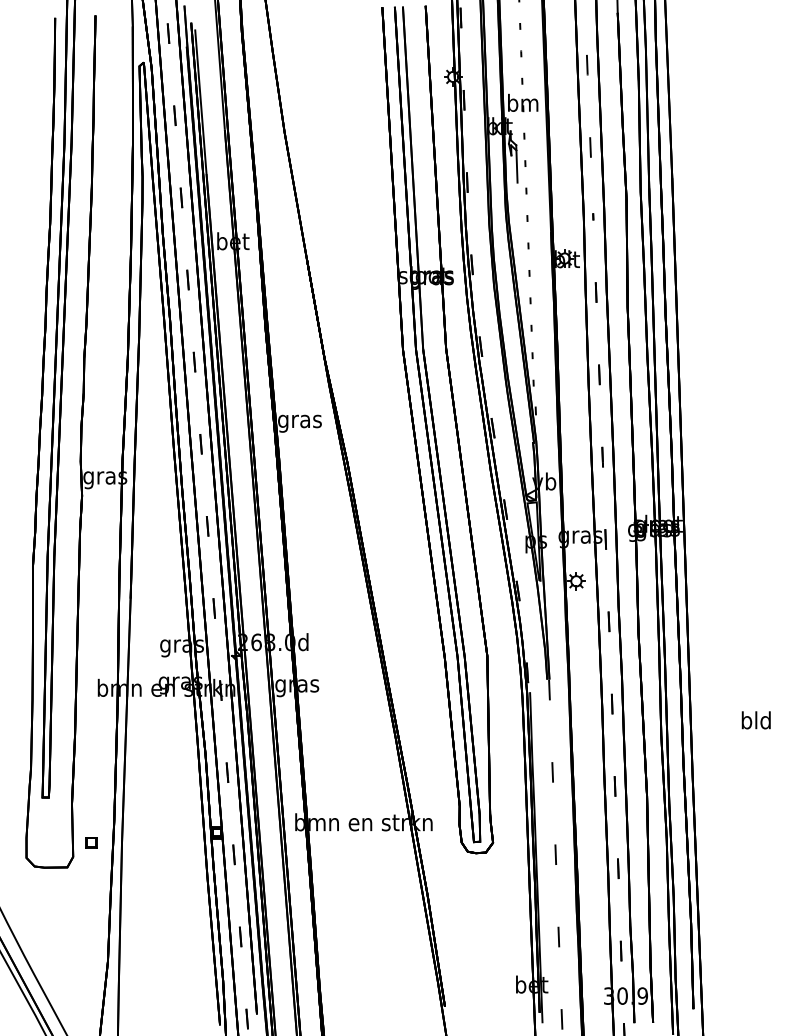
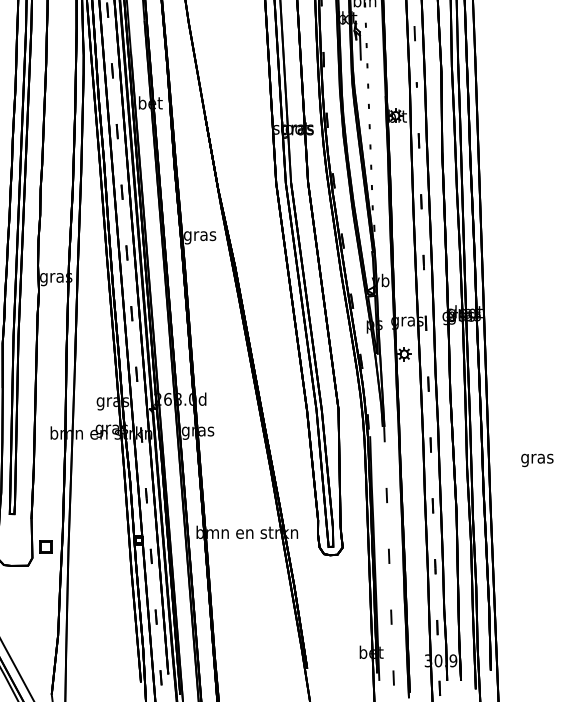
text: (756, 722) -> (537, 458), bld -> gras
part: (91, 842) -> (45, 547), size x1.6

